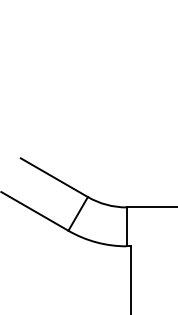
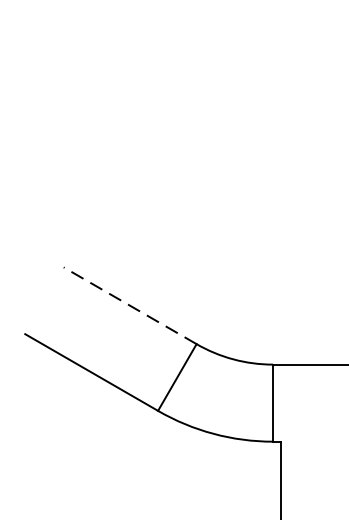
line: (54, 177) -> (130, 305), solid -> dashed

